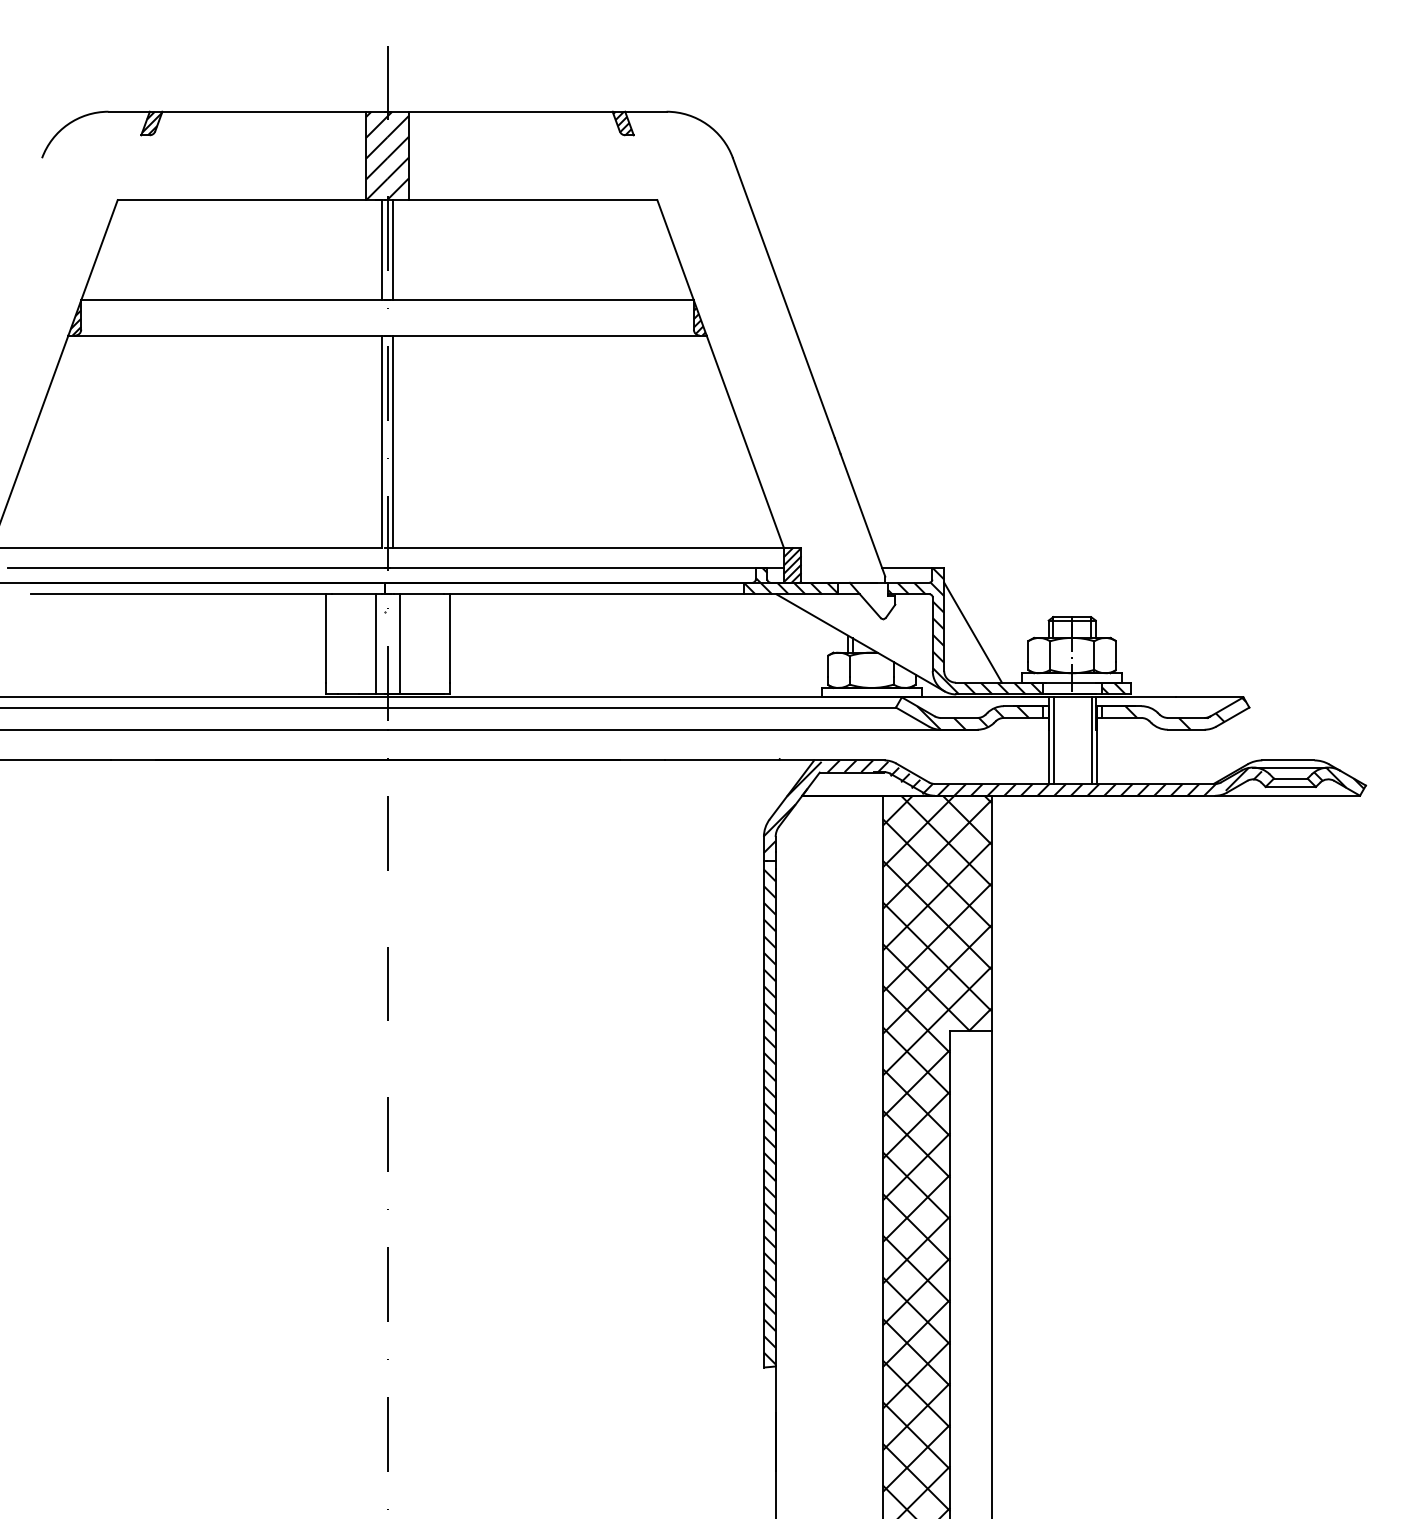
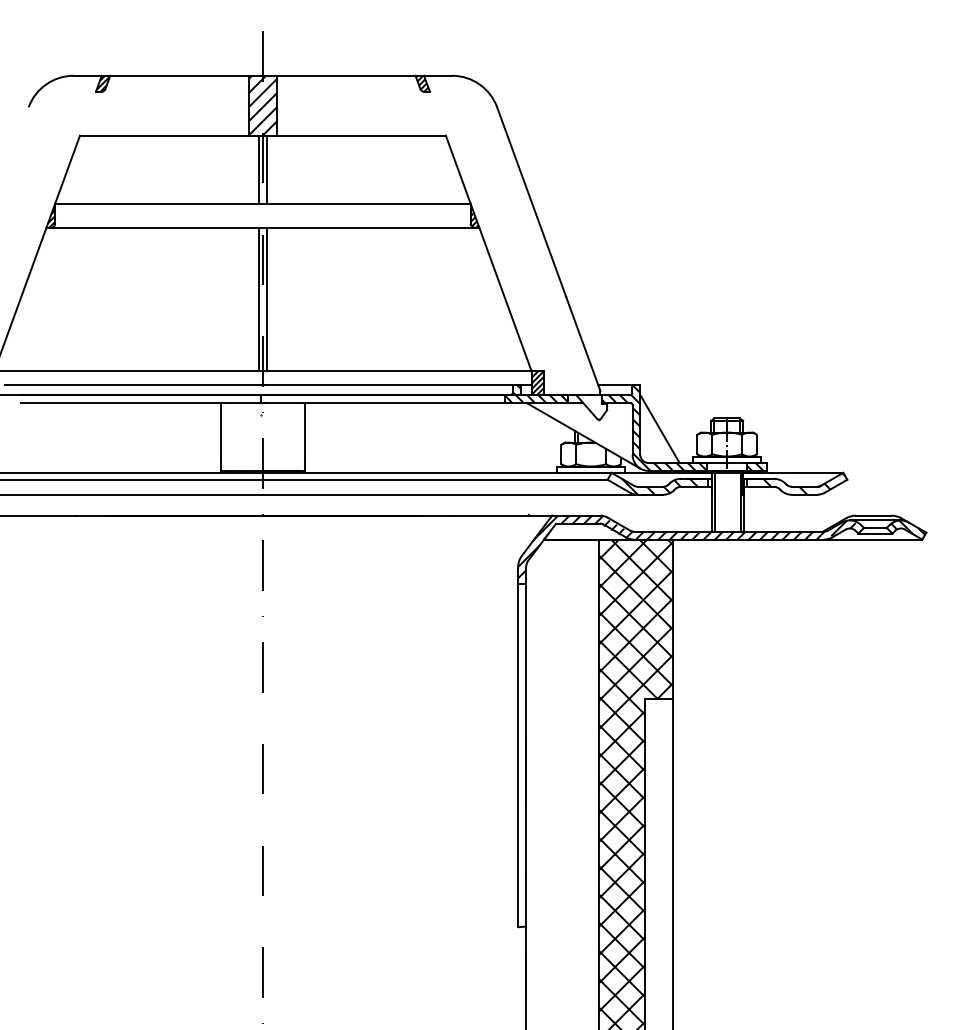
line: (376, 643) -> (255, 436), removed
line: (400, 643) -> (271, 436), removed
hatch: (770, 1117) -> (522, 757), removed

